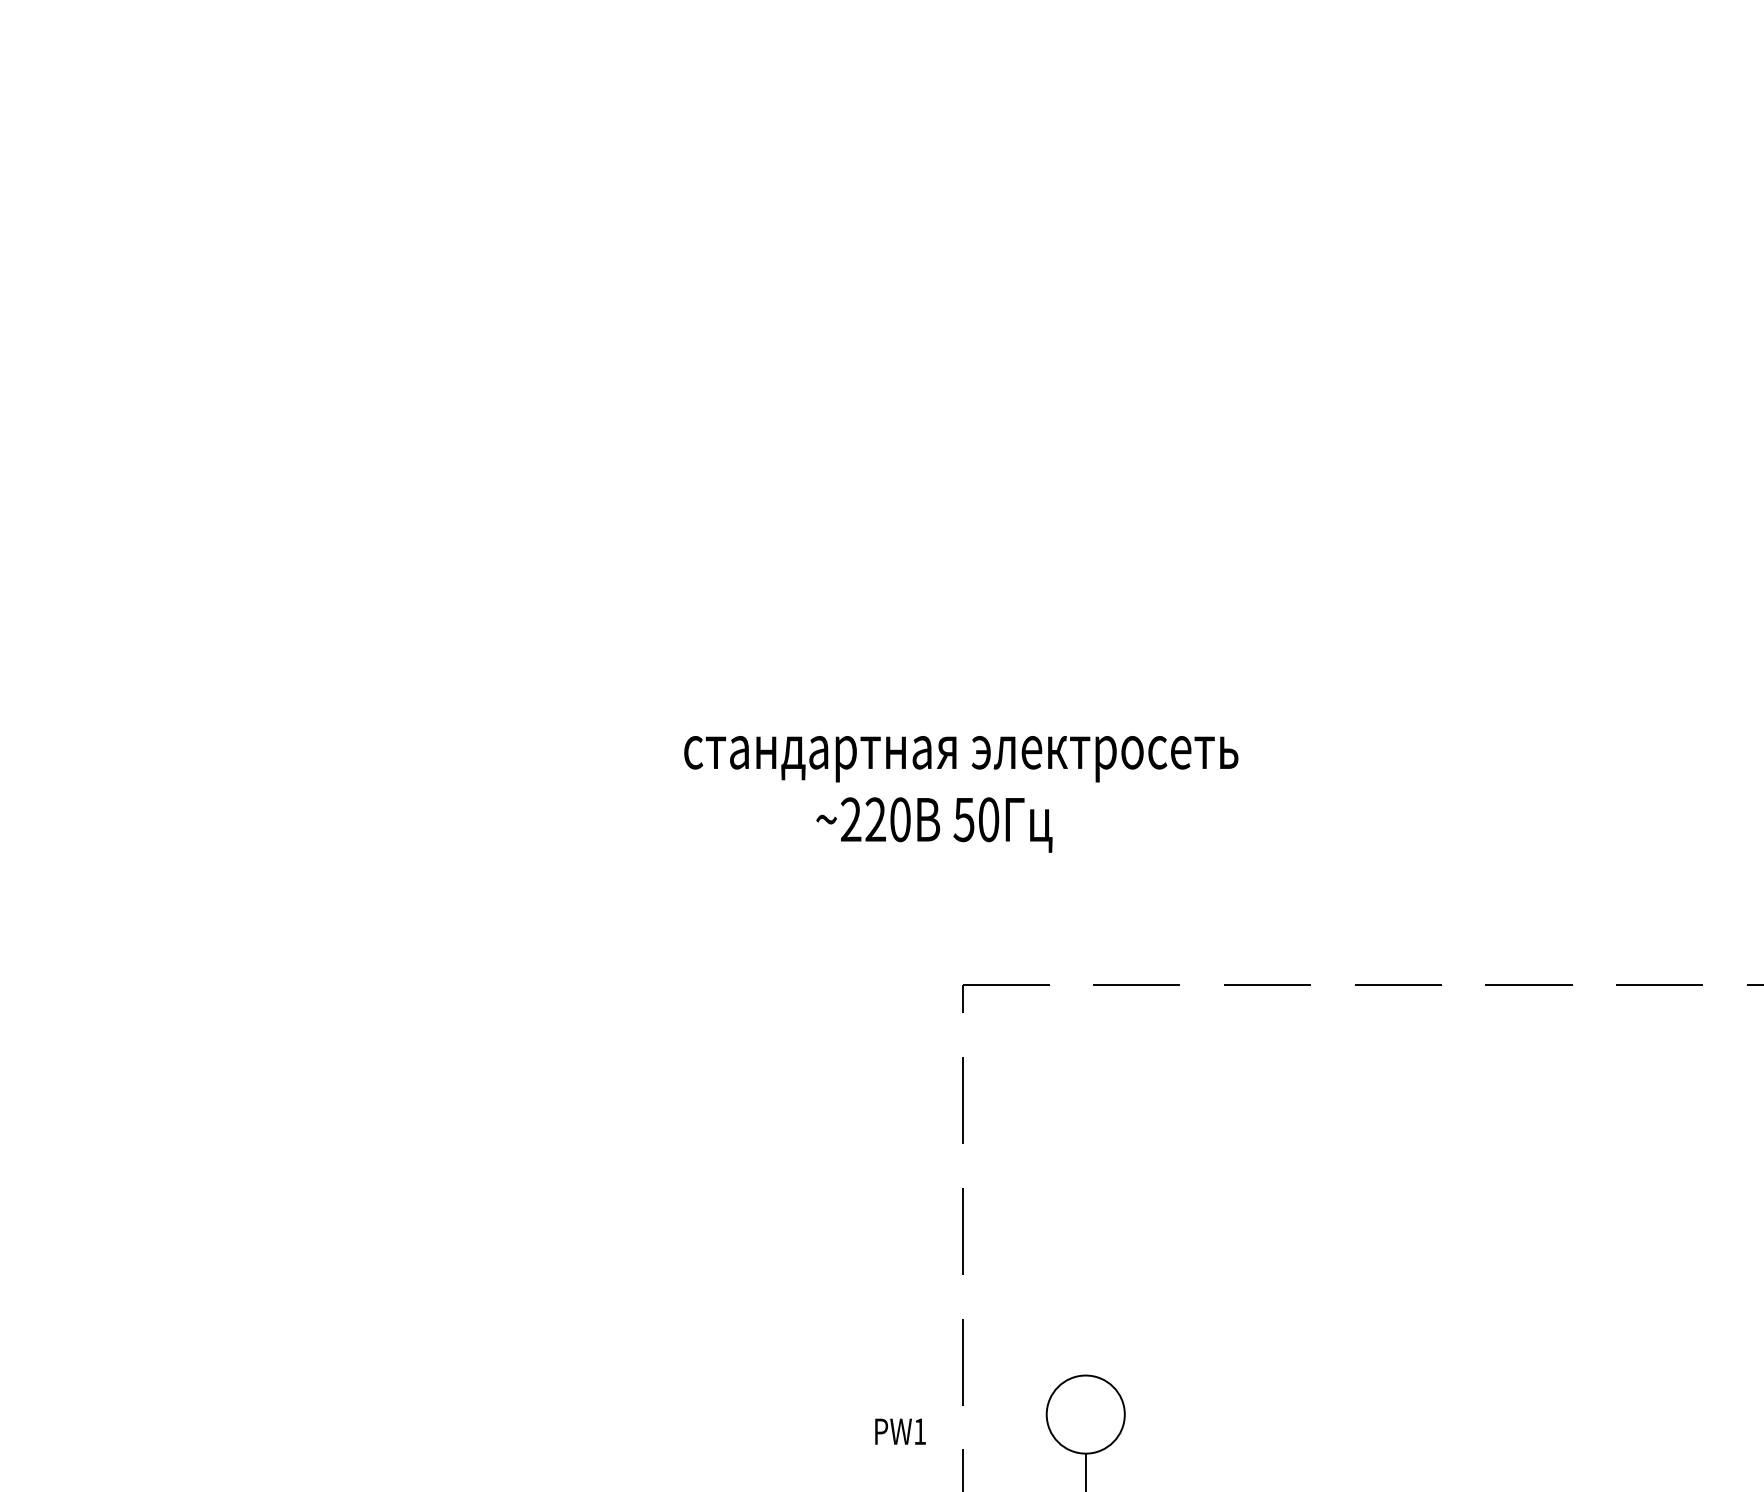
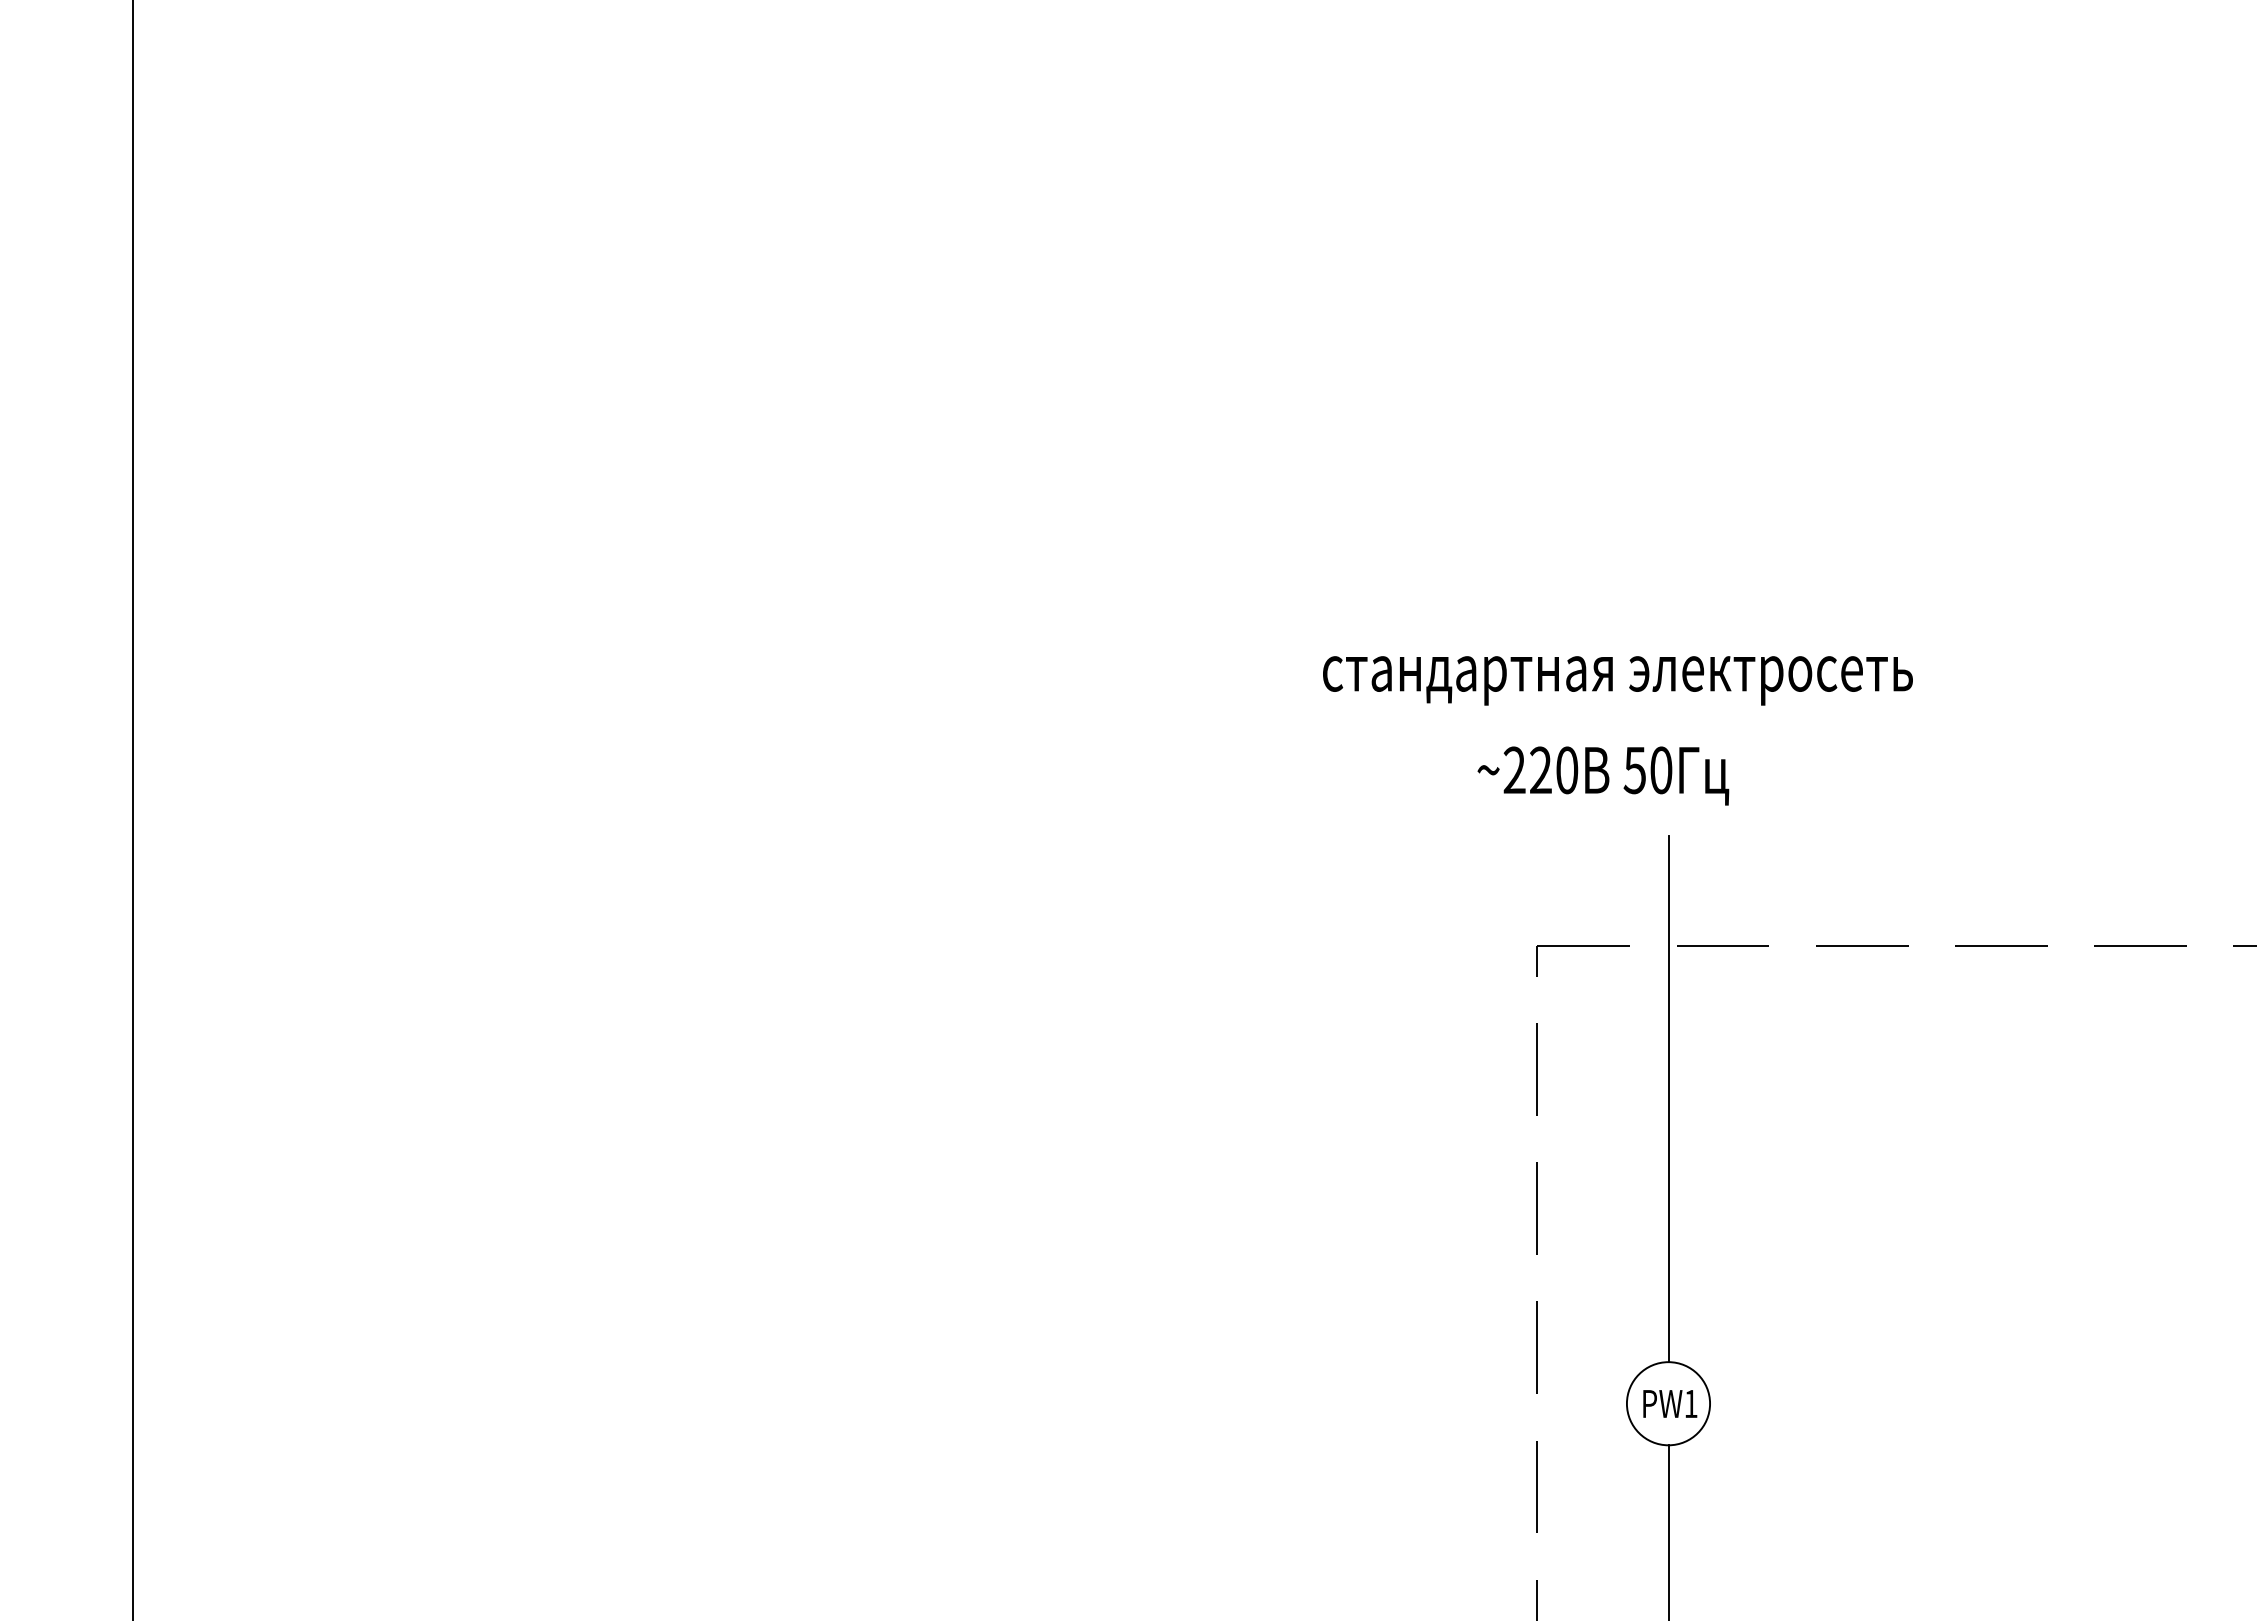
text: (960, 758) -> (1617, 680), moved
text: (934, 824) -> (1603, 775), moved
line: (1085, 1127) -> (1668, 1098), added
text: (900, 1431) -> (1670, 1403), moved

